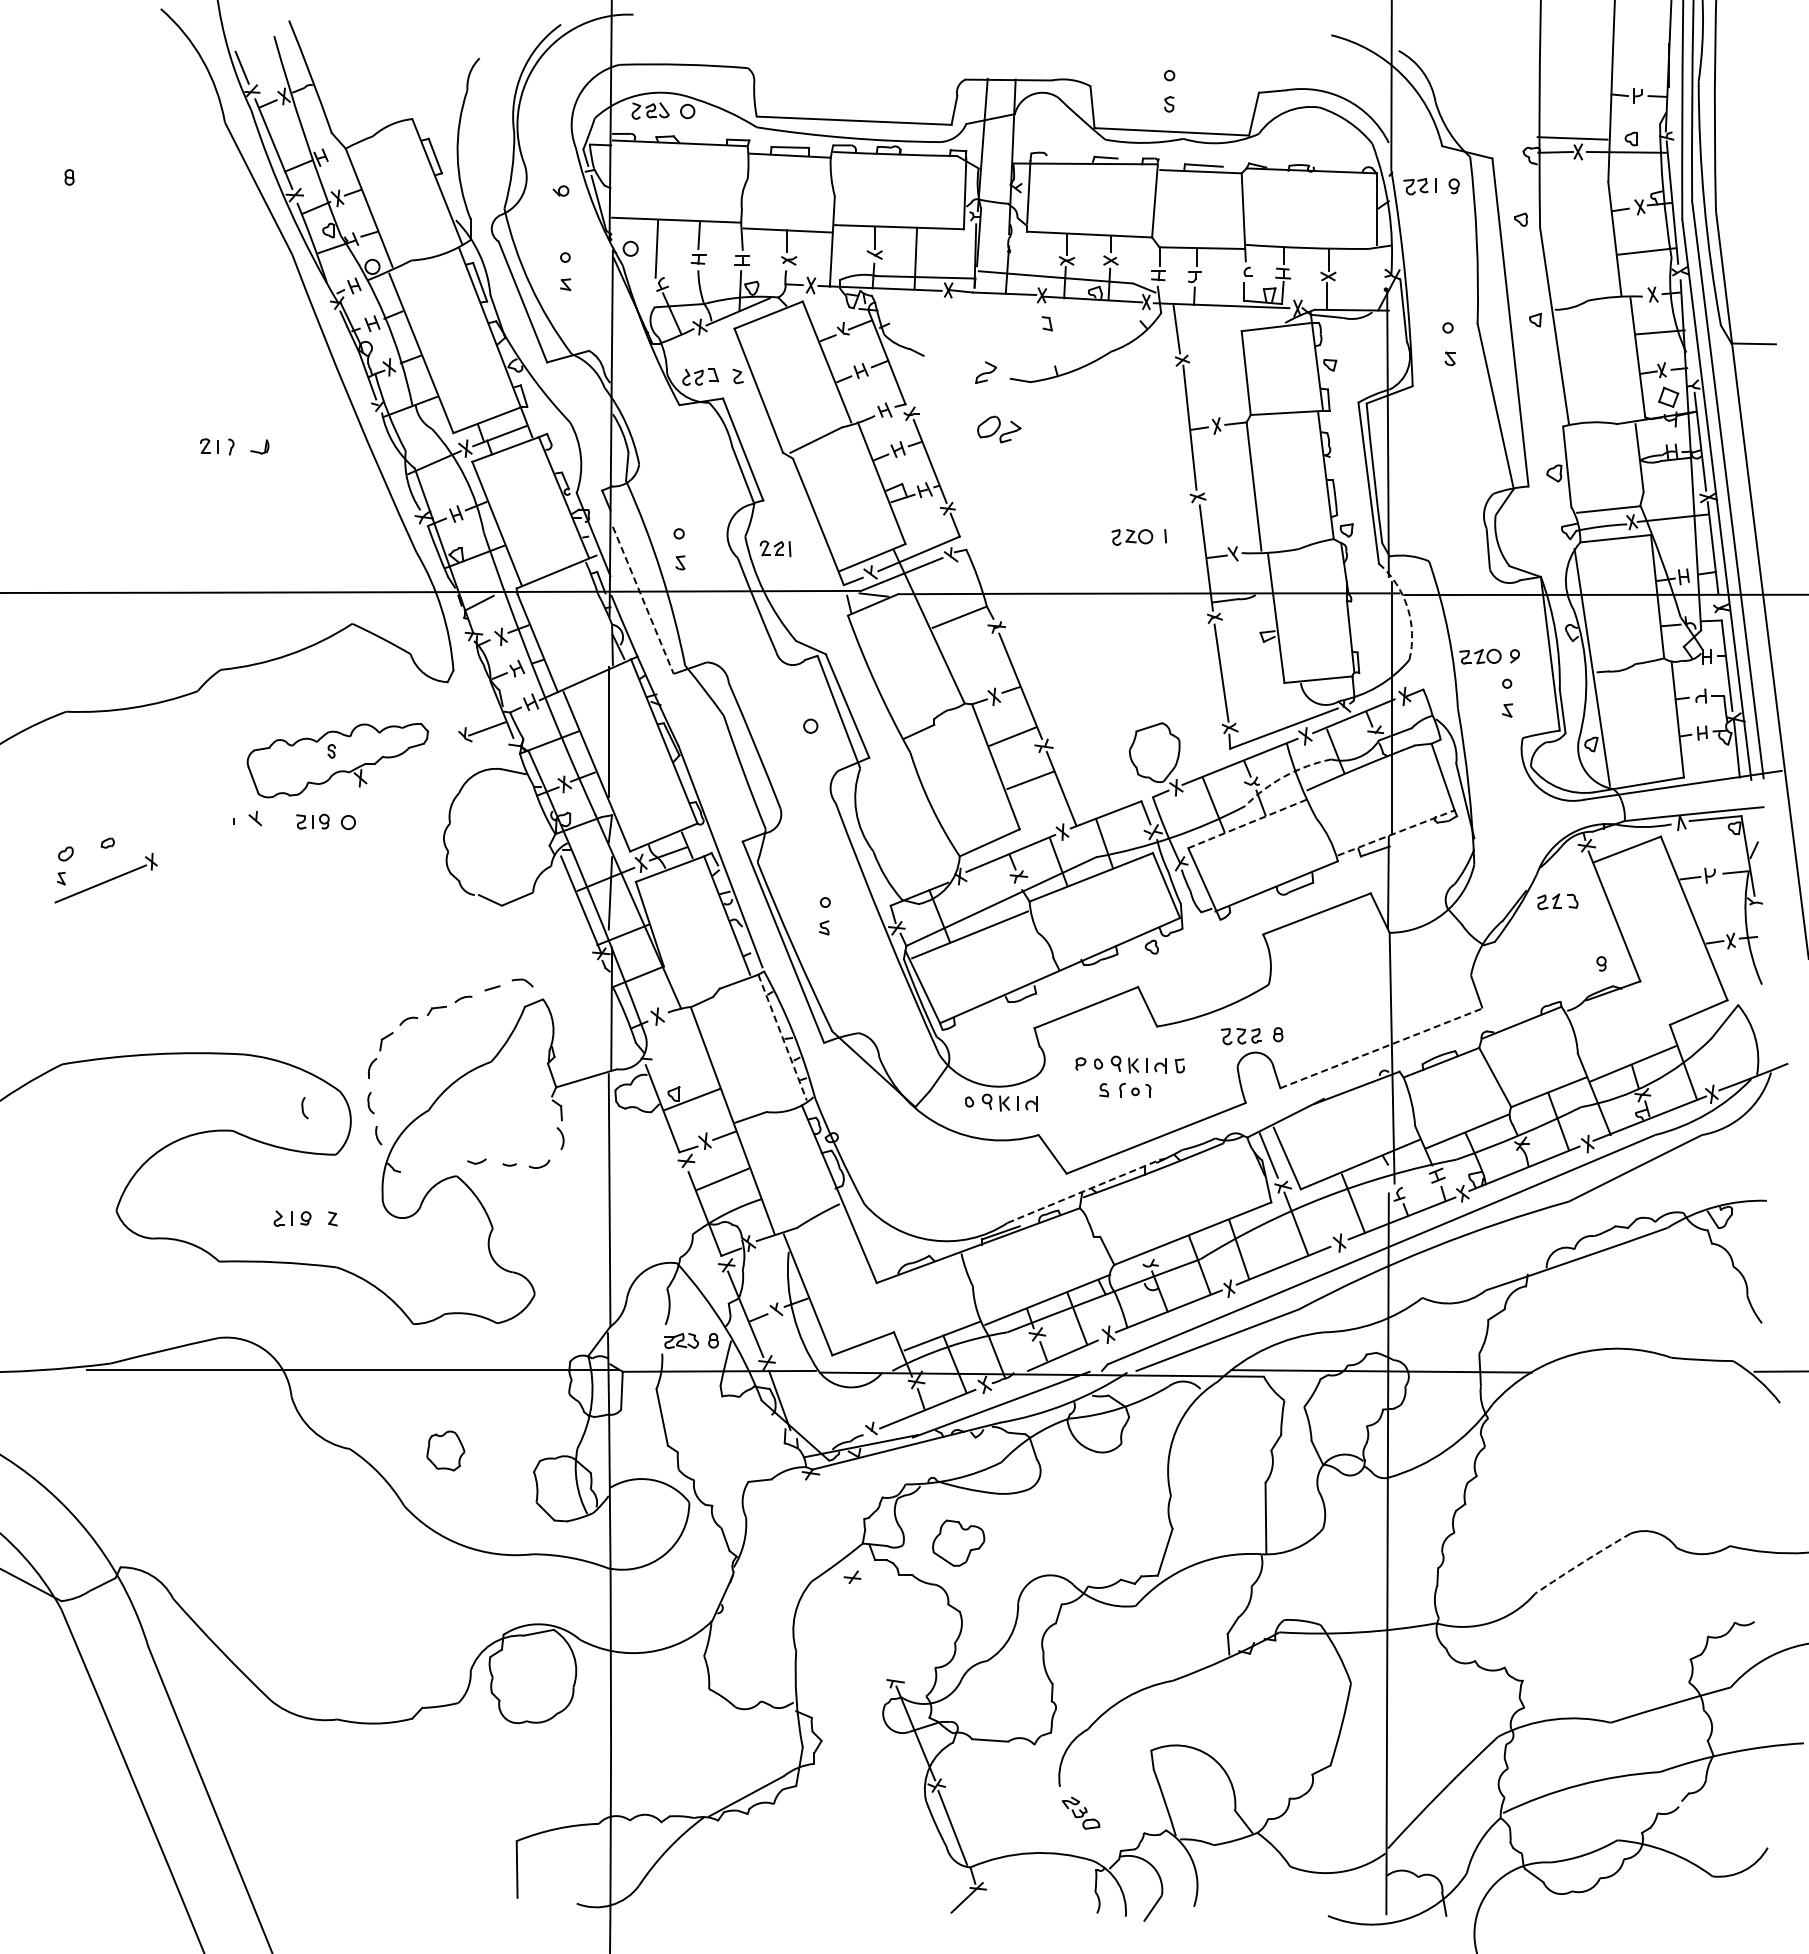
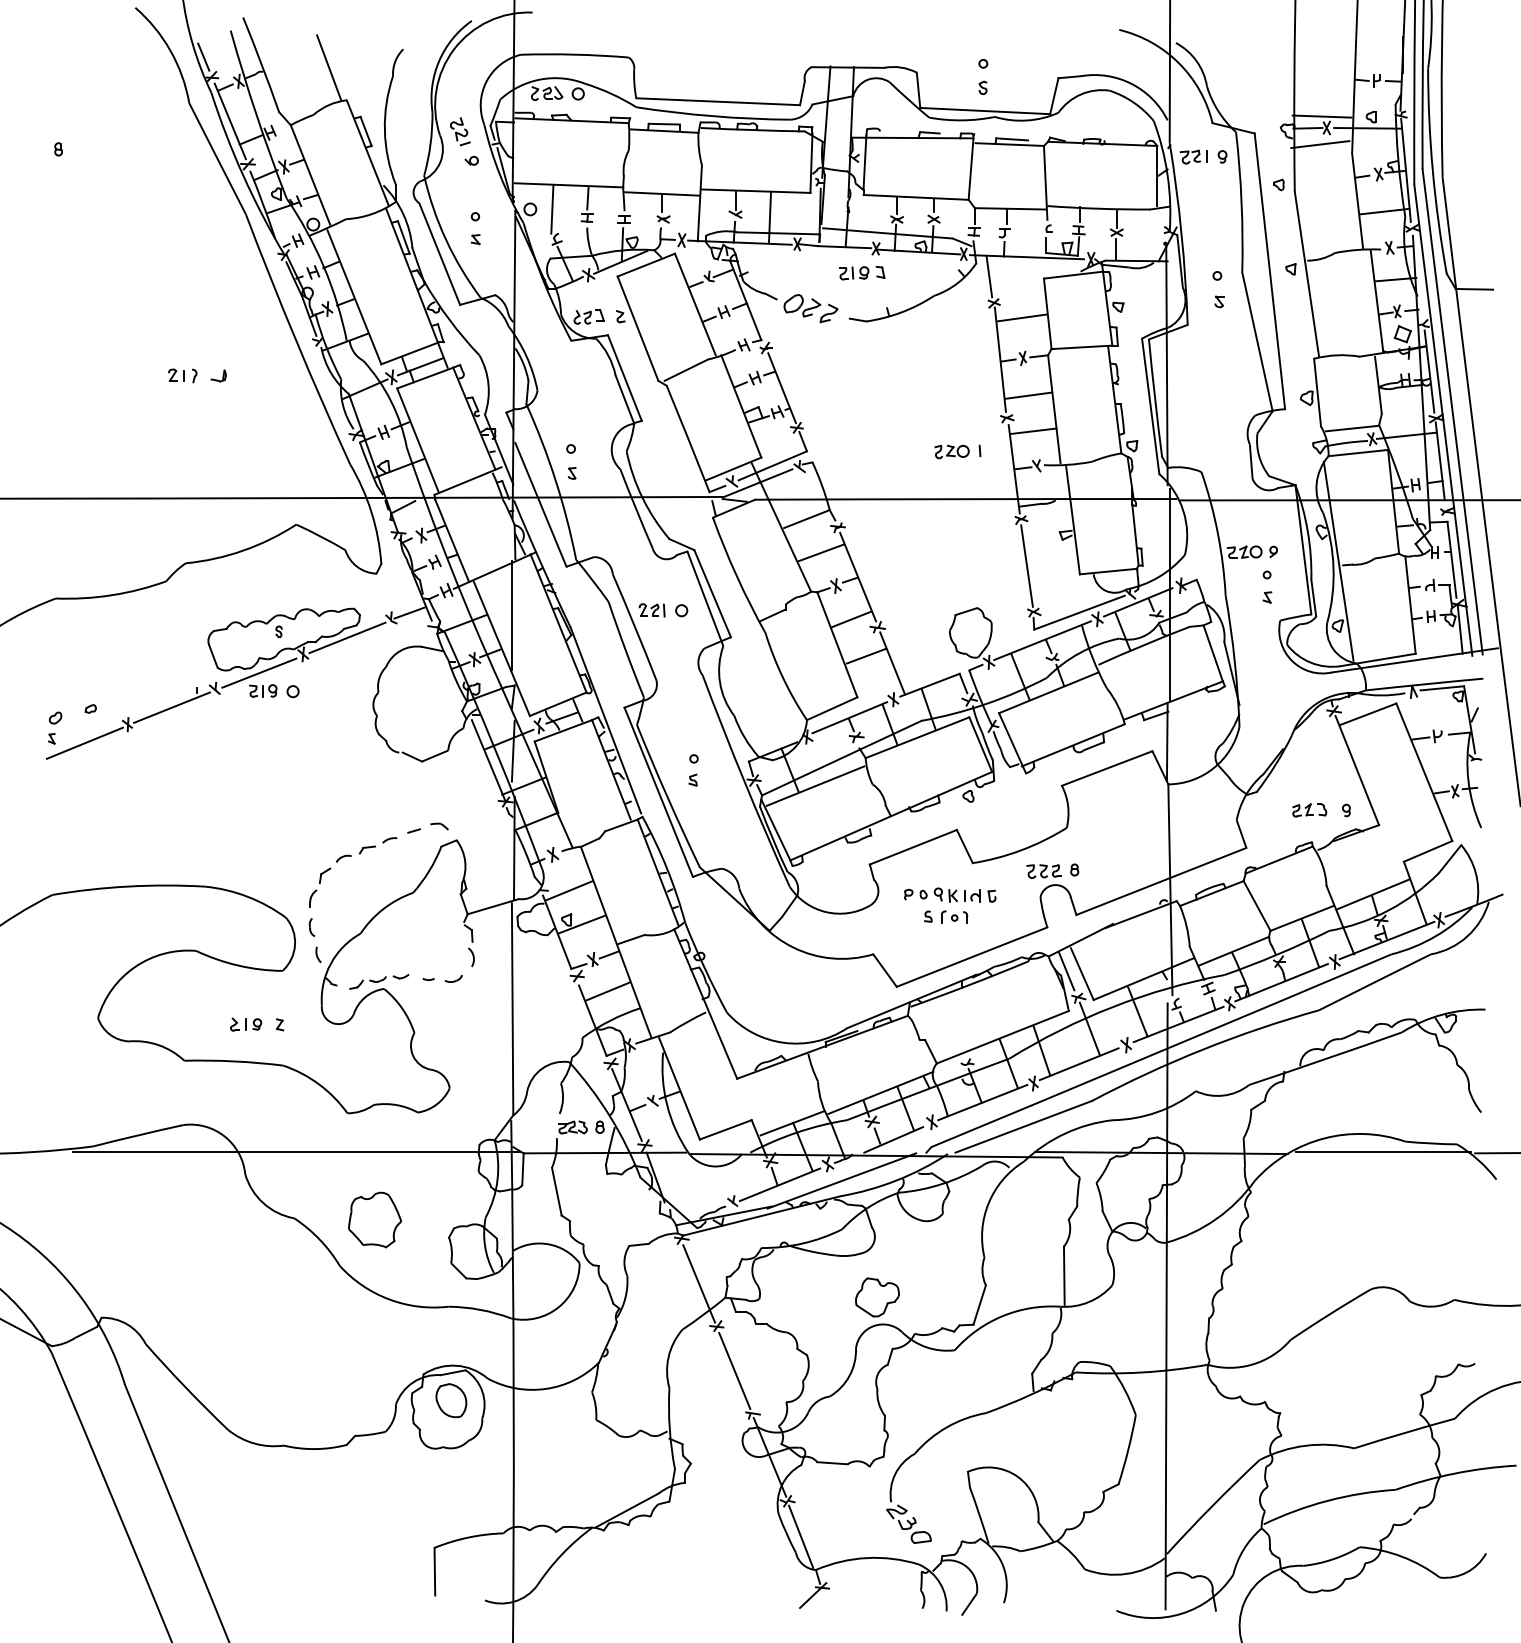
line: (391, 80) -> (329, 67), added
part: (547, 156) -> (460, 131), added
line: (1570, 171) -> (1320, 144), added
part: (1015, 324) -> (853, 273), added
line: (1214, 377) -> (1021, 317), added
part: (999, 429) -> (802, 305), moved
line: (1222, 470) -> (1027, 395), added
line: (1228, 512) -> (1032, 431), added
part: (775, 548) -> (652, 610), moved
line: (643, 600) -> (541, 505), dashed -> solid
arc: (1407, 607) -> (1183, 510), dashed -> solid
line: (976, 657) -> (821, 552), added
line: (412, 758) -> (346, 637), added
arc: (1284, 776) -> (1079, 652), dashed -> solid
line: (308, 800) -> (259, 673), added
line: (1247, 823) -> (1048, 692), dashed -> solid
line: (1396, 832) -> (1174, 700), dashed -> solid
line: (204, 841) -> (172, 707), added
part: (1557, 901) -> (1309, 810), moved
line: (782, 1038) -> (657, 873), dashed -> solid
line: (1381, 1048) -> (1161, 881), dashed -> solid
line: (676, 1058) -> (568, 890), added
part: (1001, 1102) -> (842, 926), removed
part: (304, 1108) -> (256, 932), removed
part: (437, 1169) -> (367, 983), added
line: (1083, 1191) -> (910, 1001), dashed -> solid
line: (1645, 1370) -> (1383, 1152), added
part: (445, 1450) -> (374, 1219), size x1.67
line: (831, 1527) -> (699, 1284), added
part: (958, 1542) -> (877, 1296), moved
arc: (1582, 1562) -> (1330, 1313), dashed -> solid
line: (873, 1630) -> (734, 1370), added
part: (536, 1665) -> (451, 1400), added
part: (1080, 1813) -> (908, 1524), size x1.43

